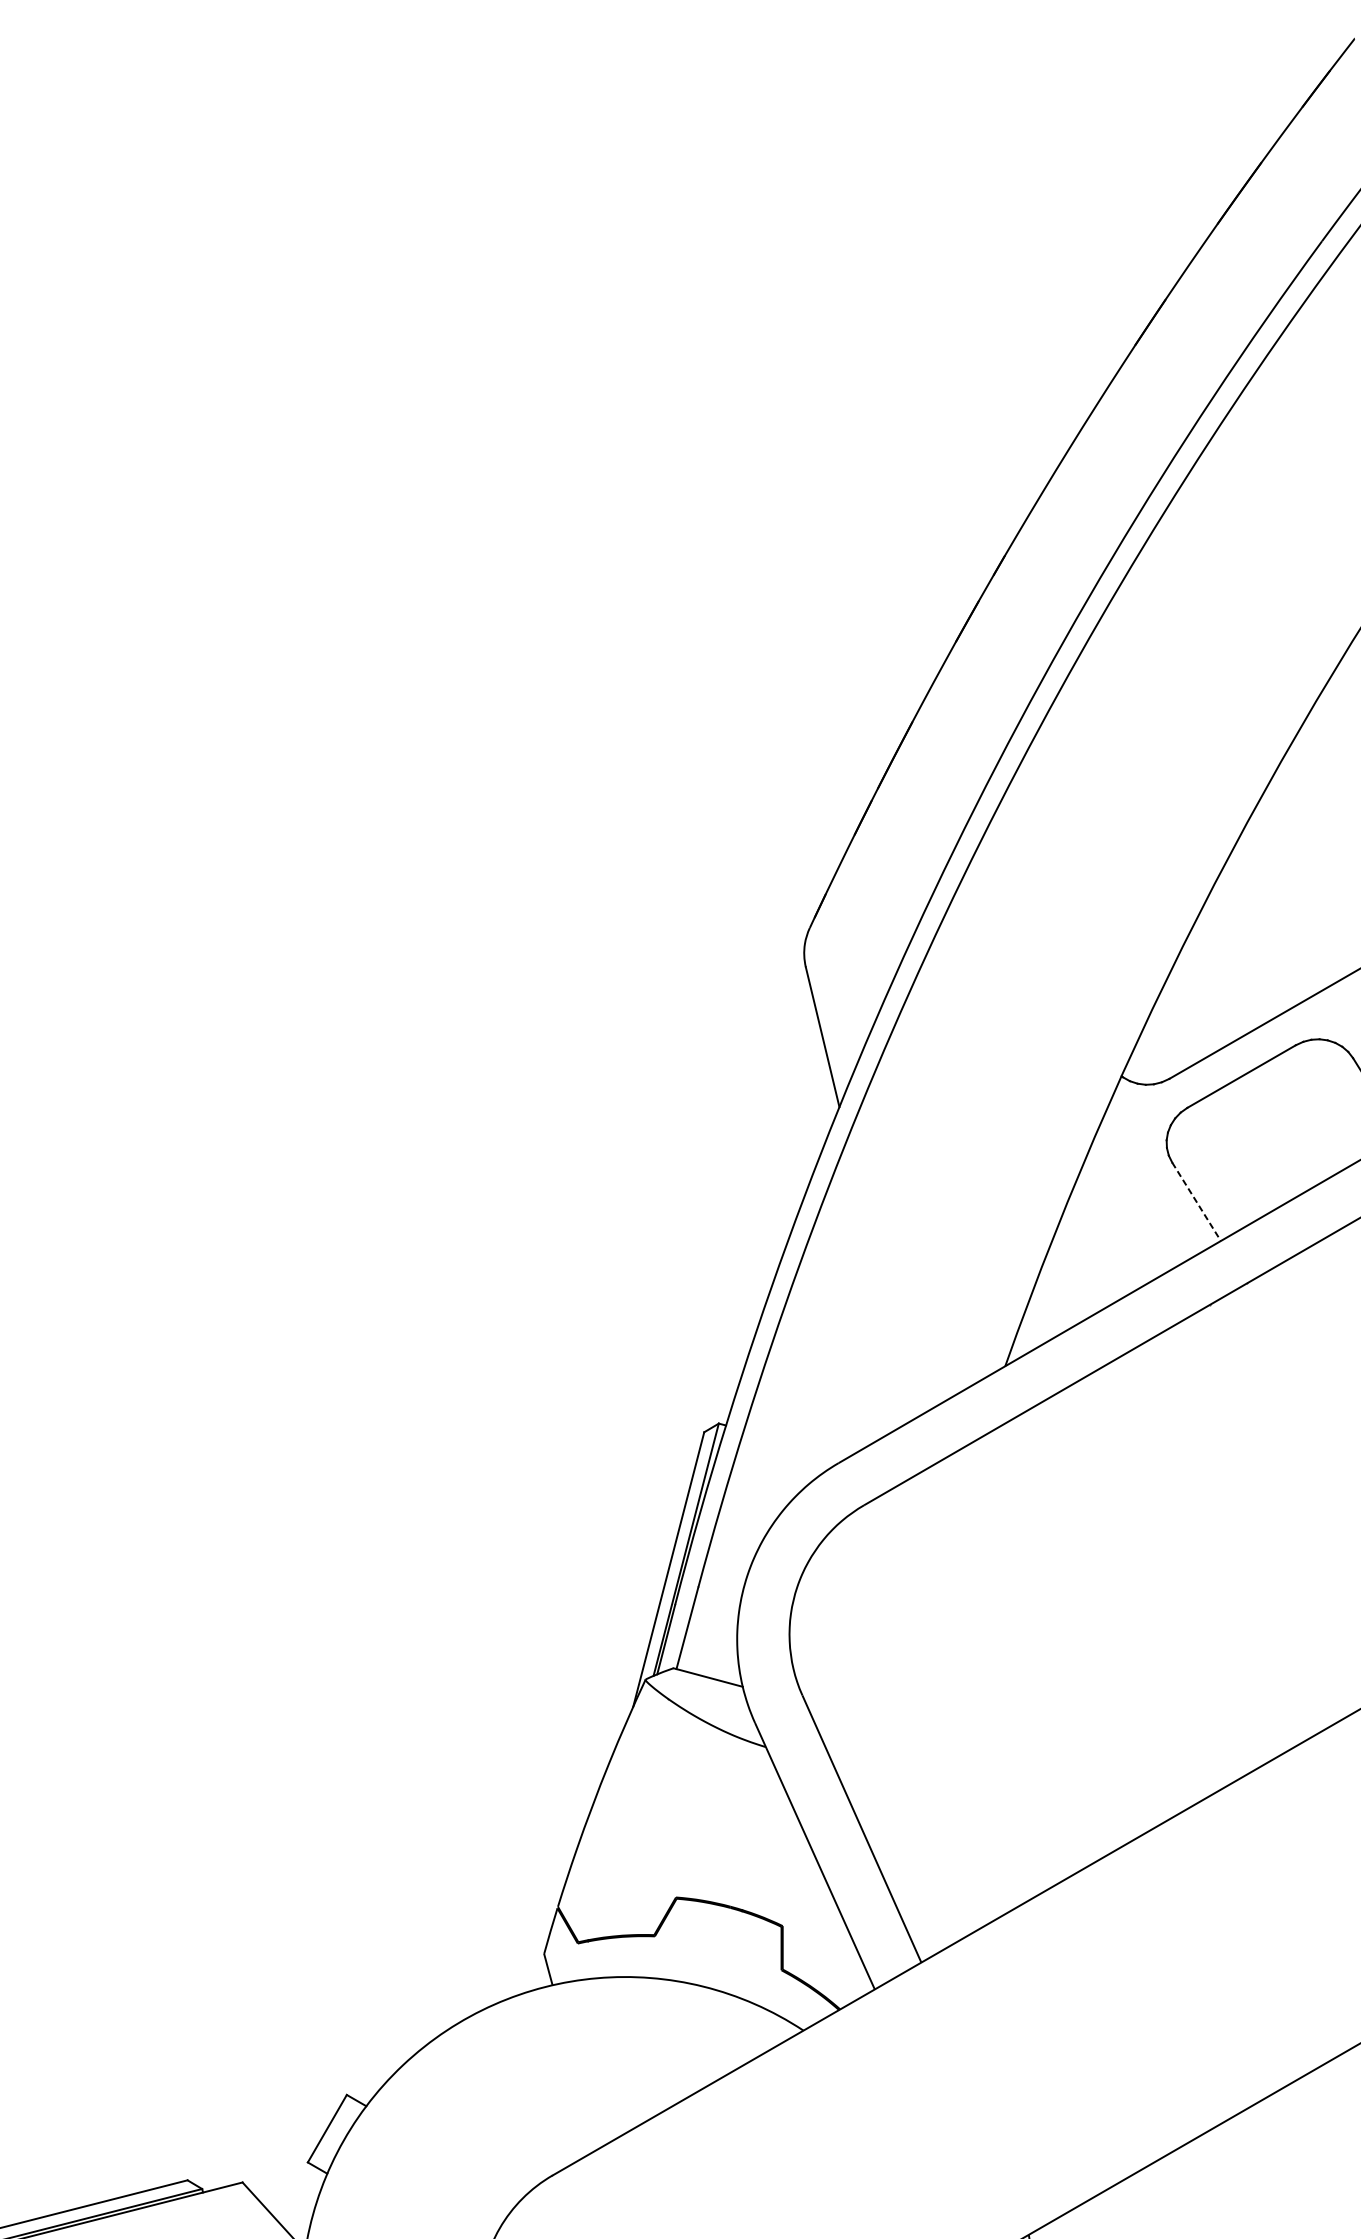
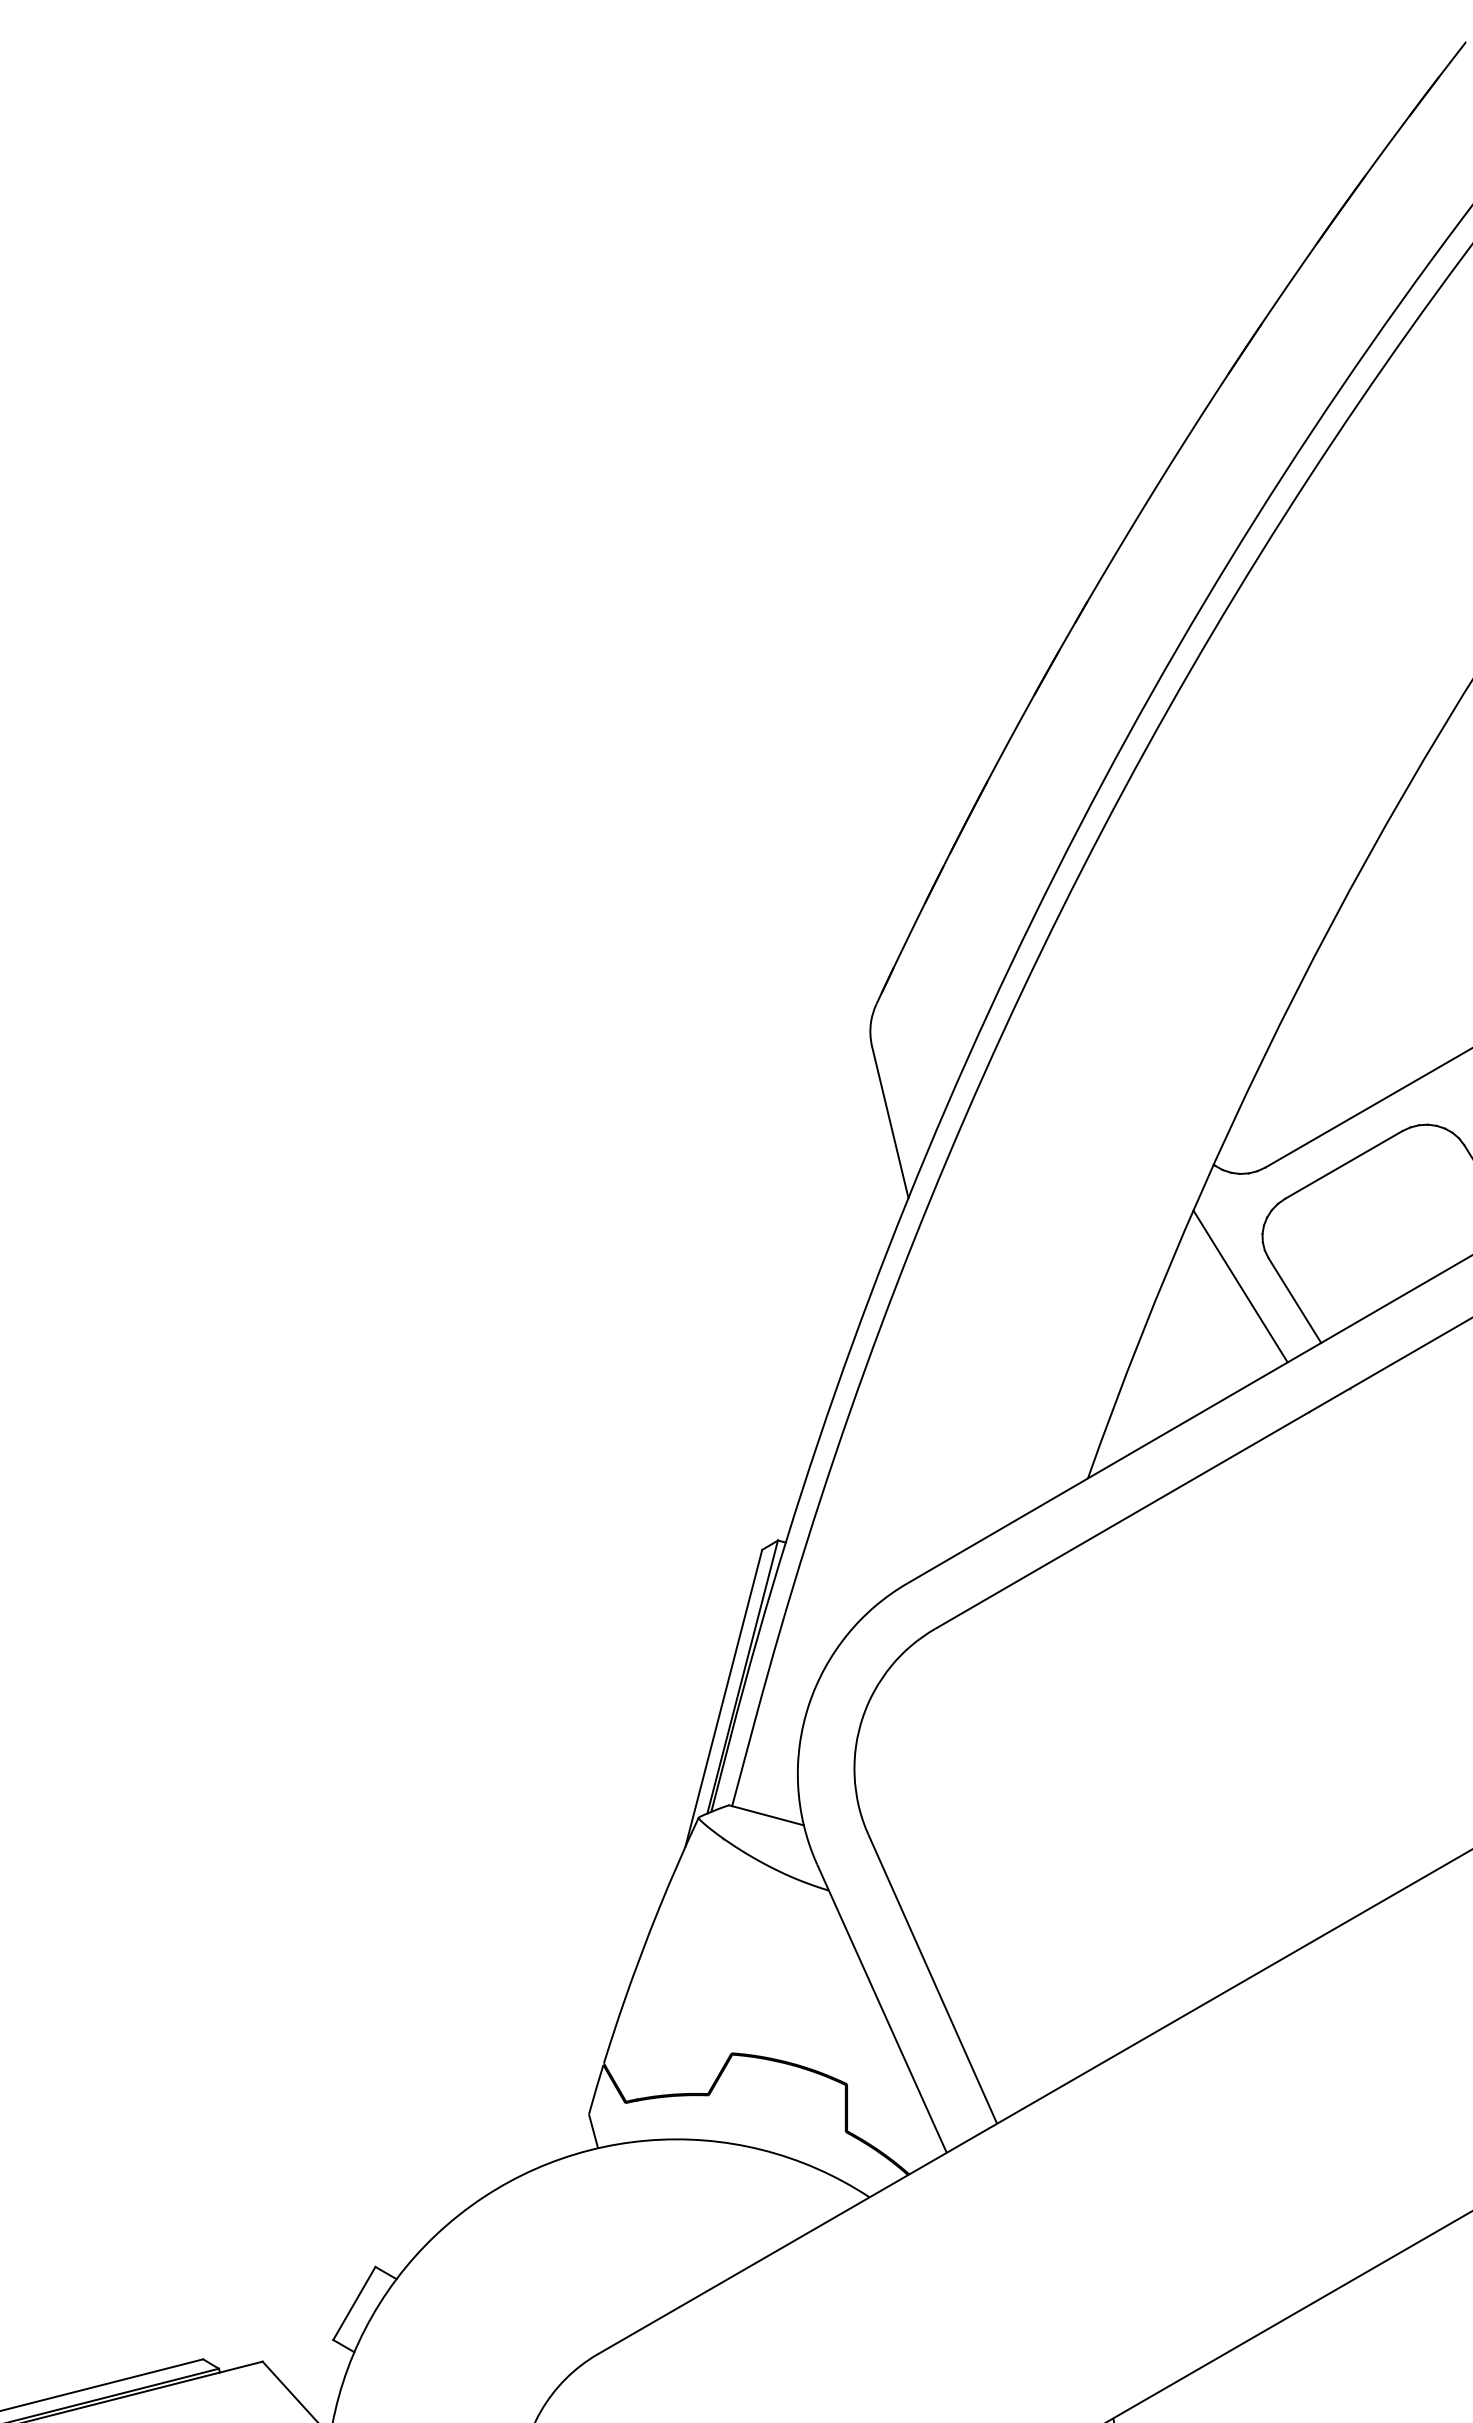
line: (1146, 1188) -> (1240, 1286), added
line: (1196, 1201) -> (1294, 1300), dashed -> solid

